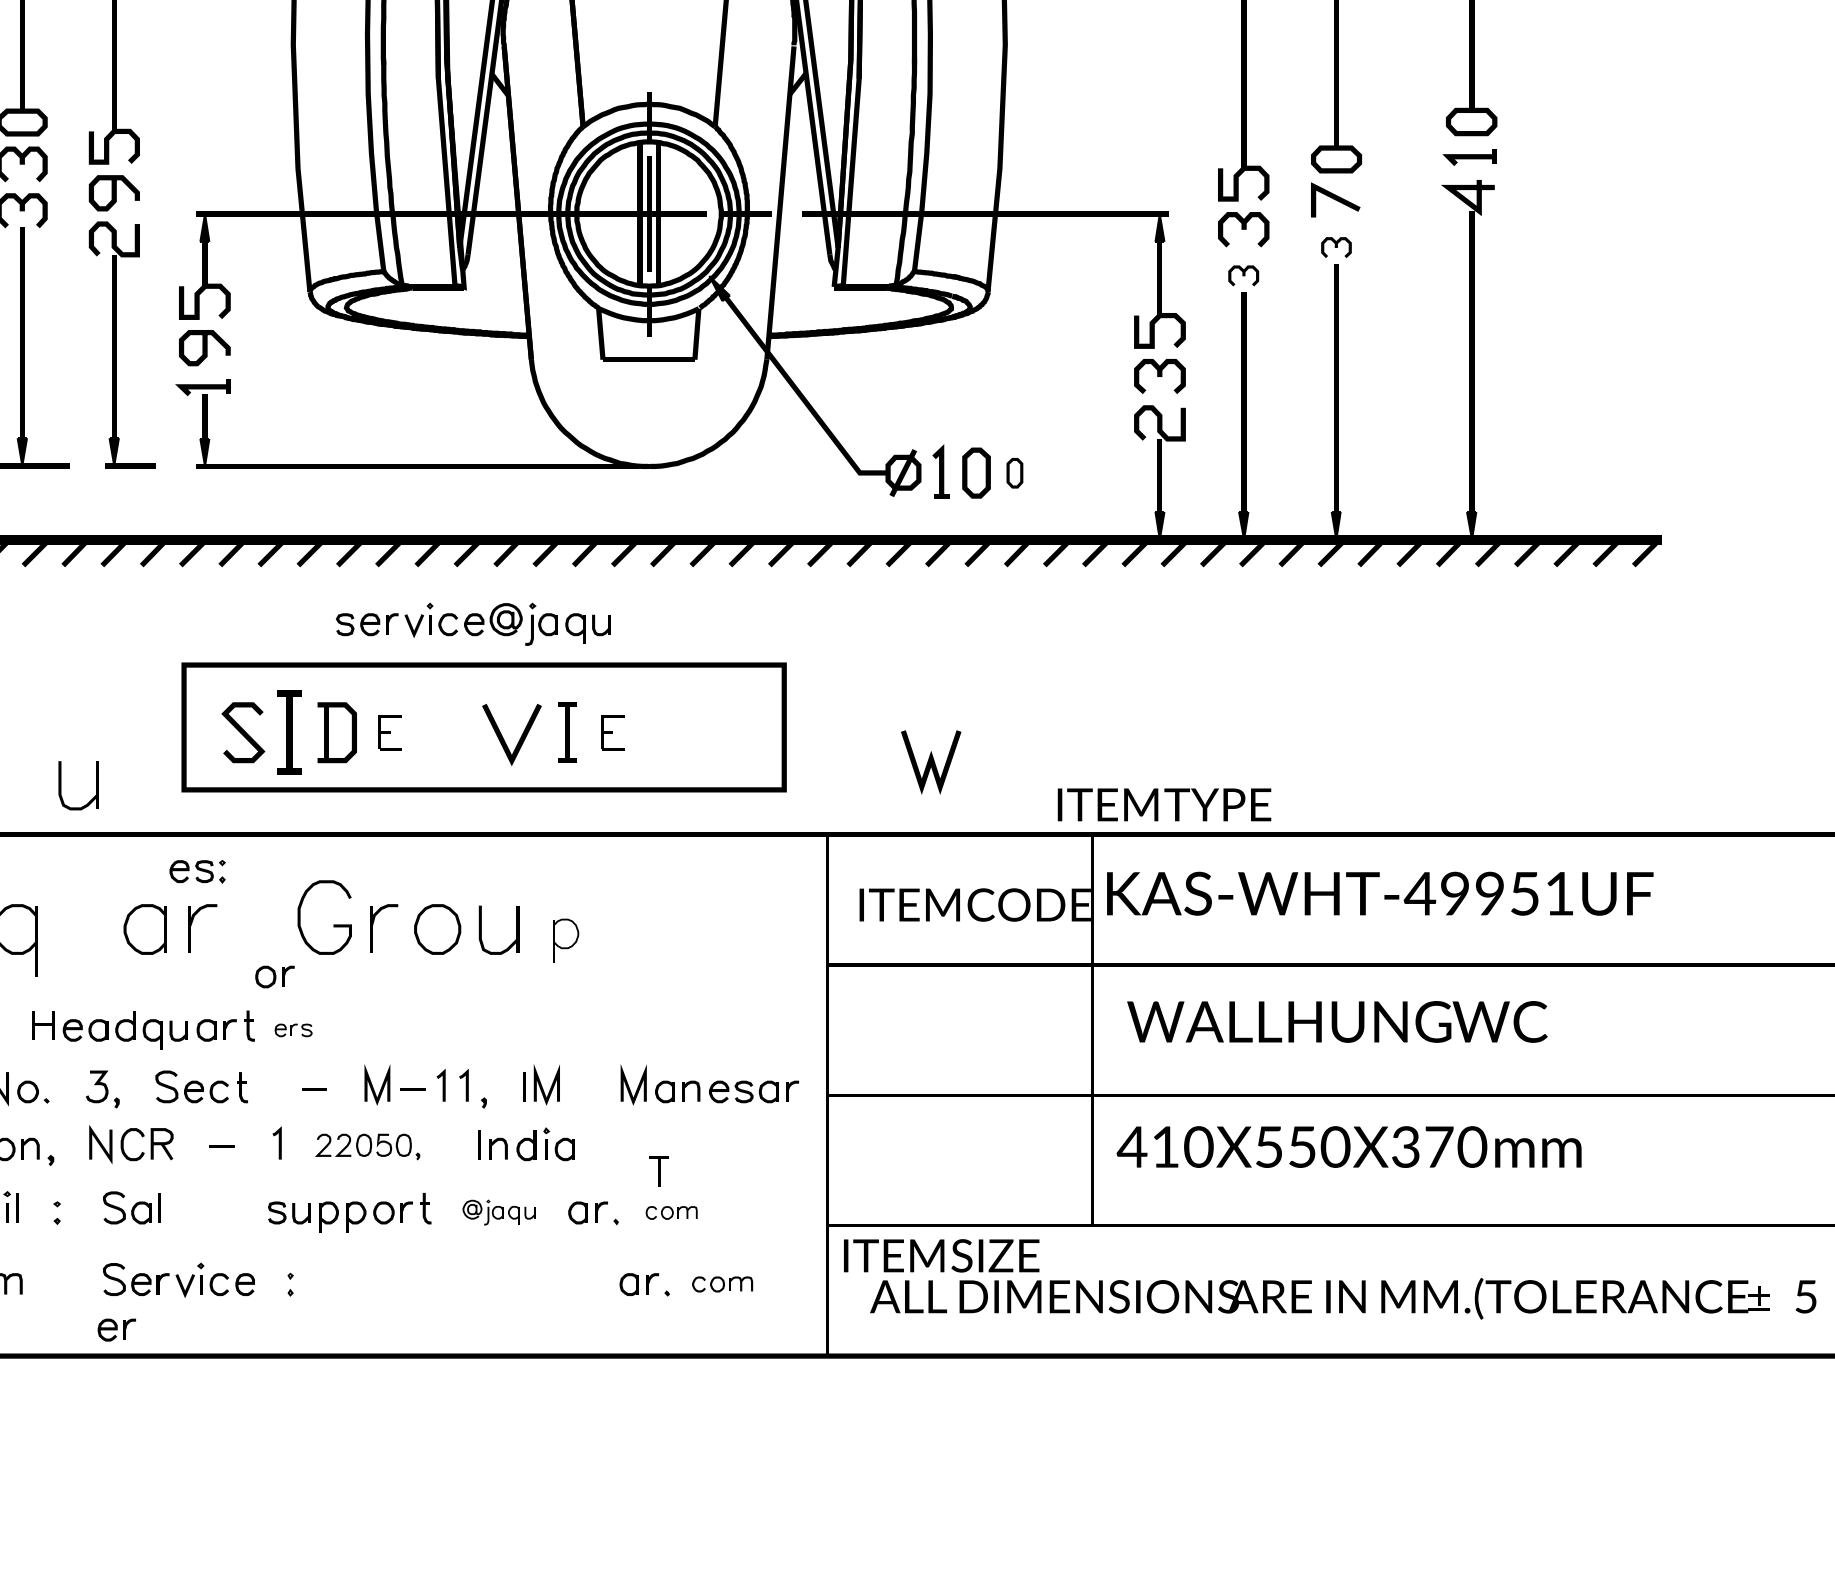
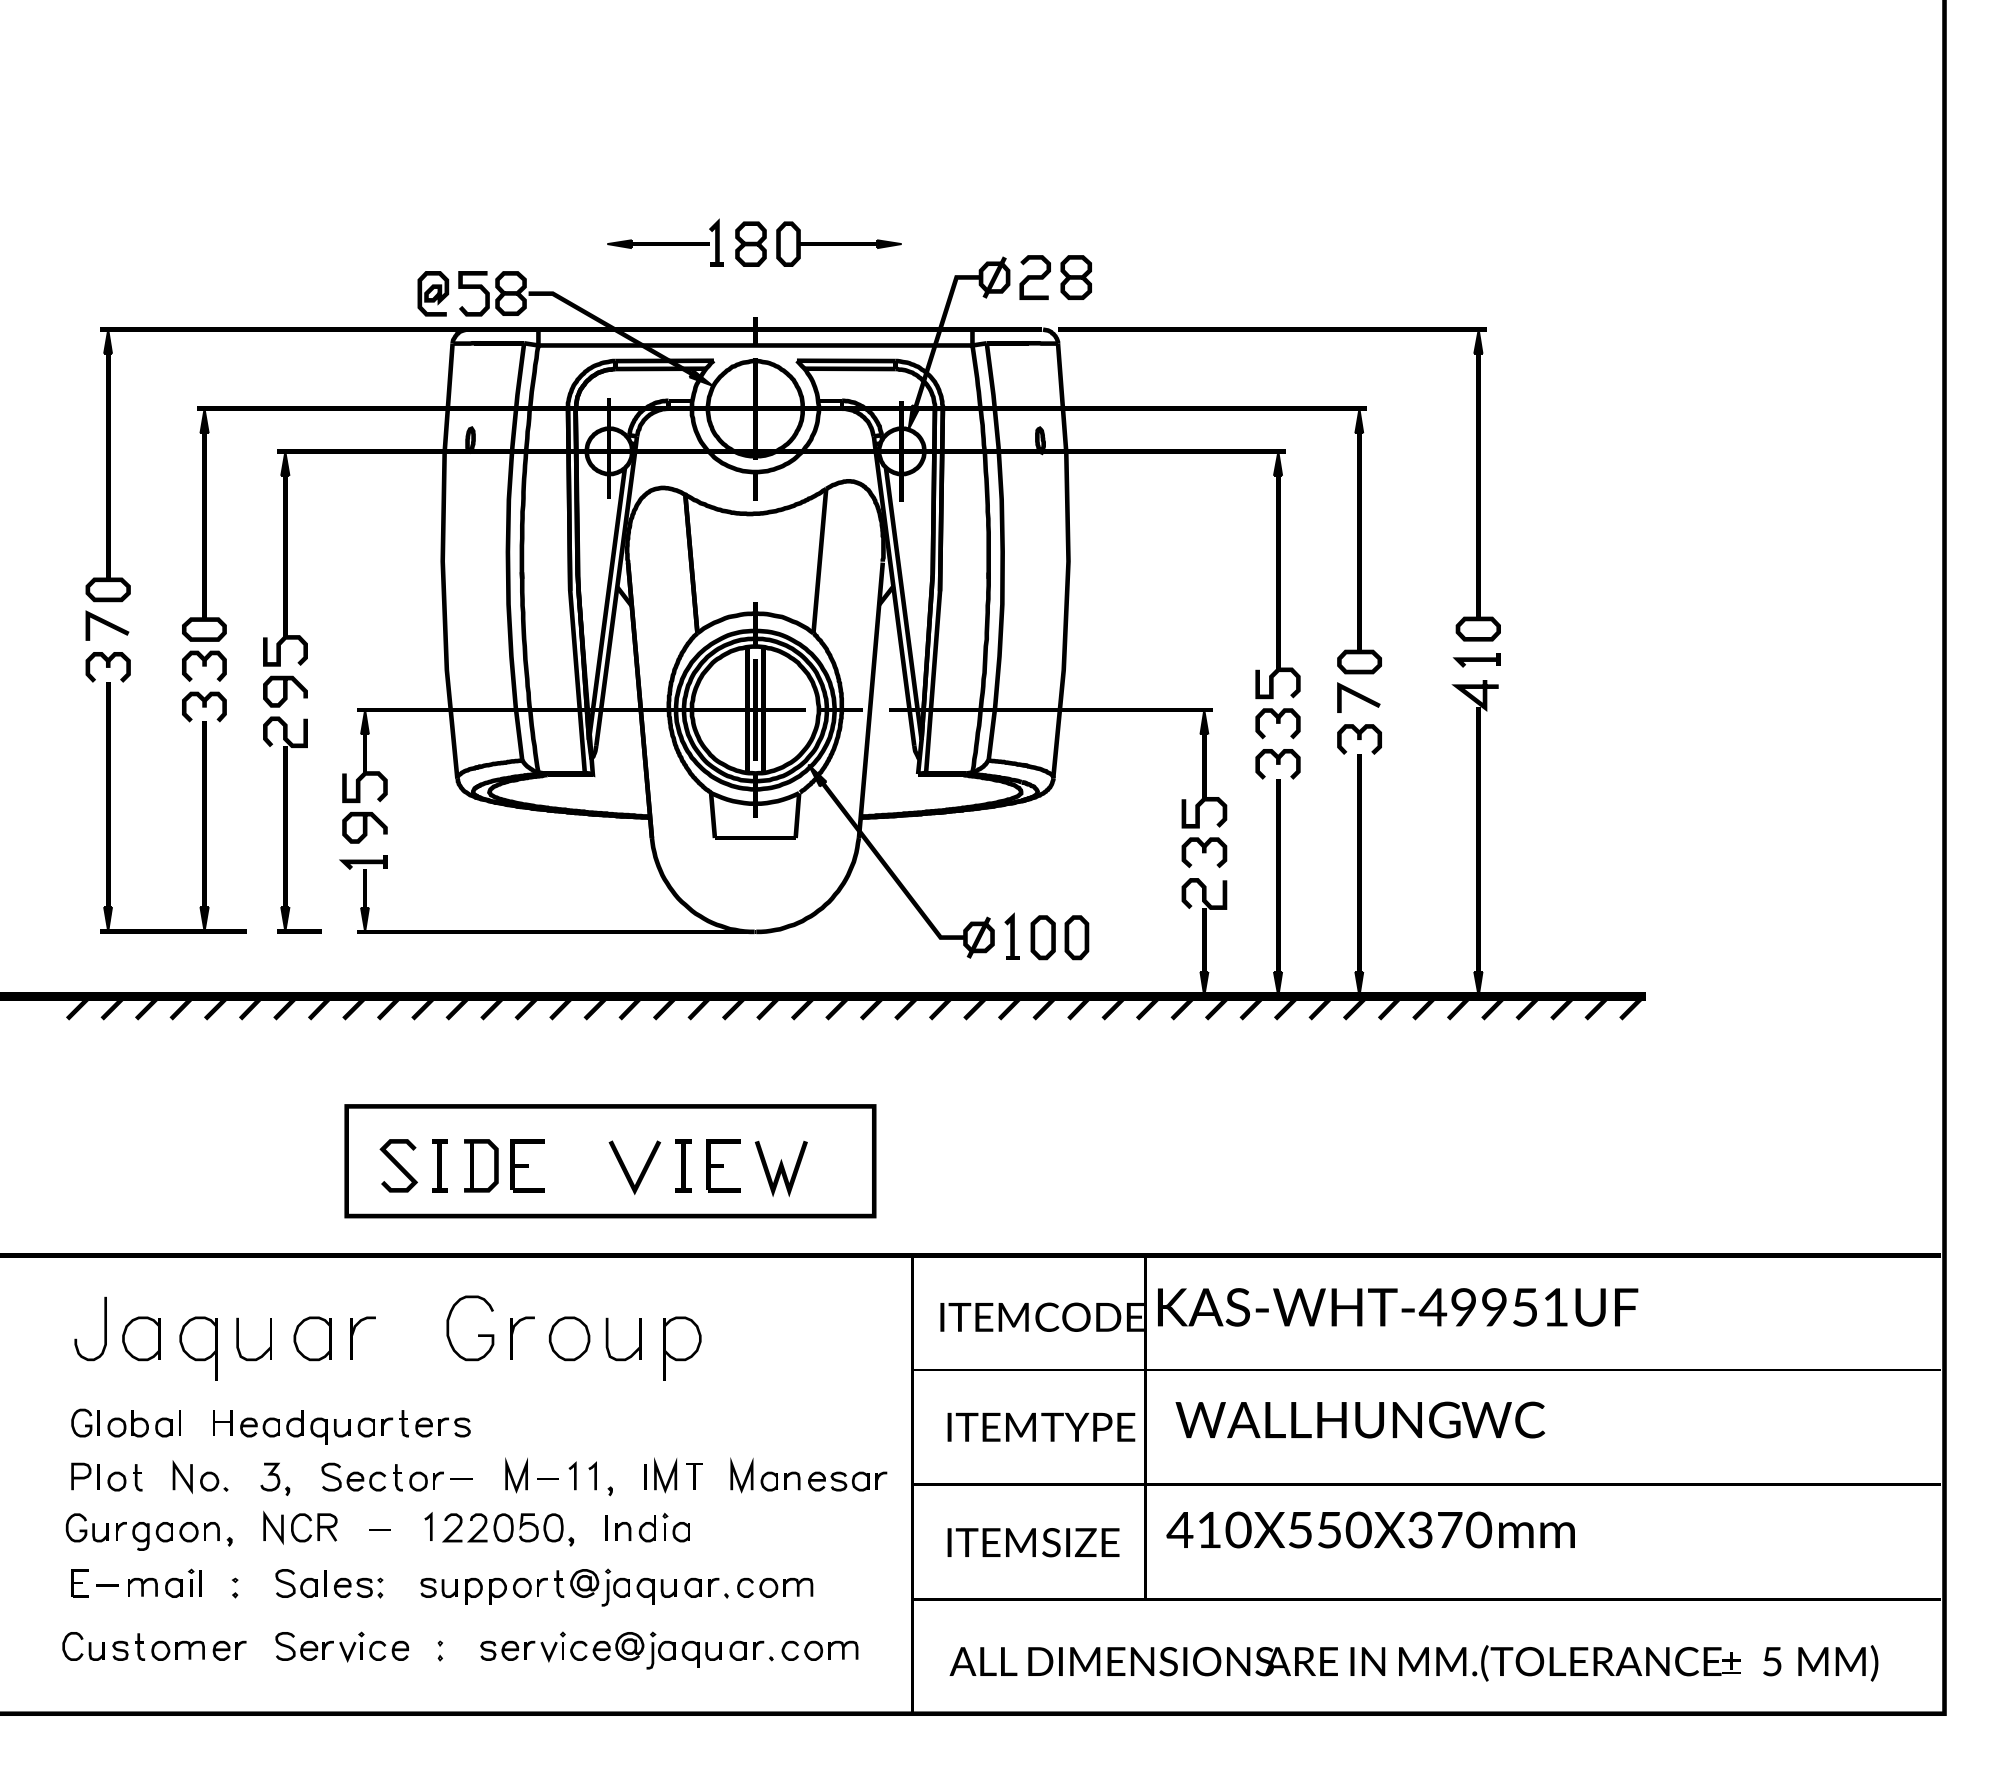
part: (1336, 247) -> (1359, 739), size x1.67
part: (1243, 276) -> (1277, 764), size x1.67
part: (1014, 472) -> (1076, 937), size x1.67
part: (472, 624) -> (600, 1650), moved
part: (289, 732) -> (439, 1165), size x0.71
part: (389, 732) -> (527, 1165), size x1.67
part: (612, 732) -> (723, 1165), size x1.67
line: (930, 761) -> (780, 1168), moved
part: (60, 785) -> (238, 1339), moved
text: (1164, 803) -> (1041, 1426), moved
part: (197, 871) -> (358, 1587), moved
part: (566, 940) -> (682, 1348), size x1.67
part: (274, 976) -> (426, 1481), moved
part: (293, 1030) -> (442, 1427), size x1.67
part: (367, 1146) -> (507, 1529), size x1.43
part: (659, 1171) -> (694, 1476), moved
part: (498, 1212) -> (623, 1587), size x1.67
part: (671, 1212) -> (775, 1587), size x1.67
text: (941, 1255) -> (1033, 1542), moved
part: (722, 1284) -> (819, 1650), size x1.43
part: (116, 1329) -> (229, 1650), moved

